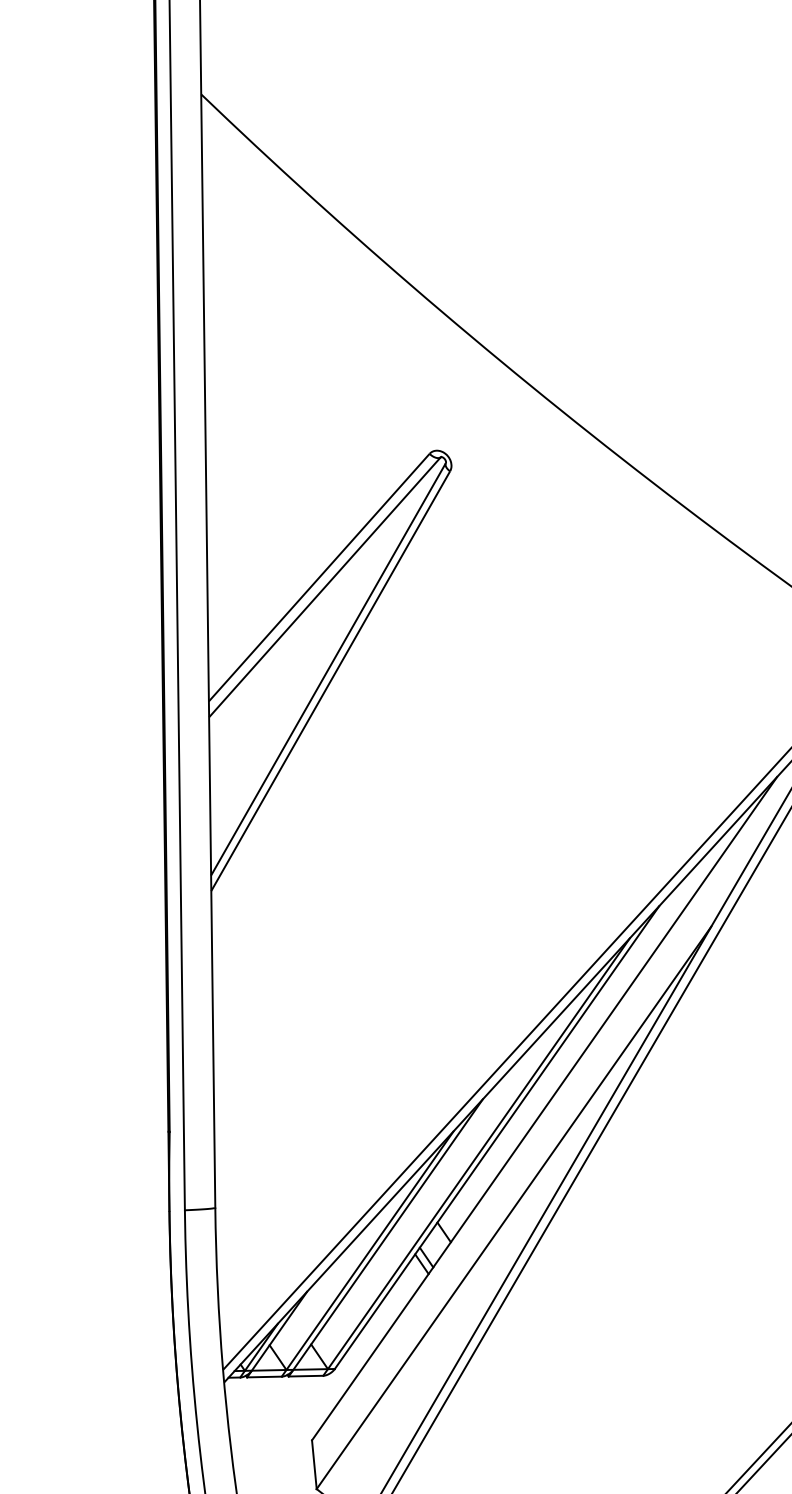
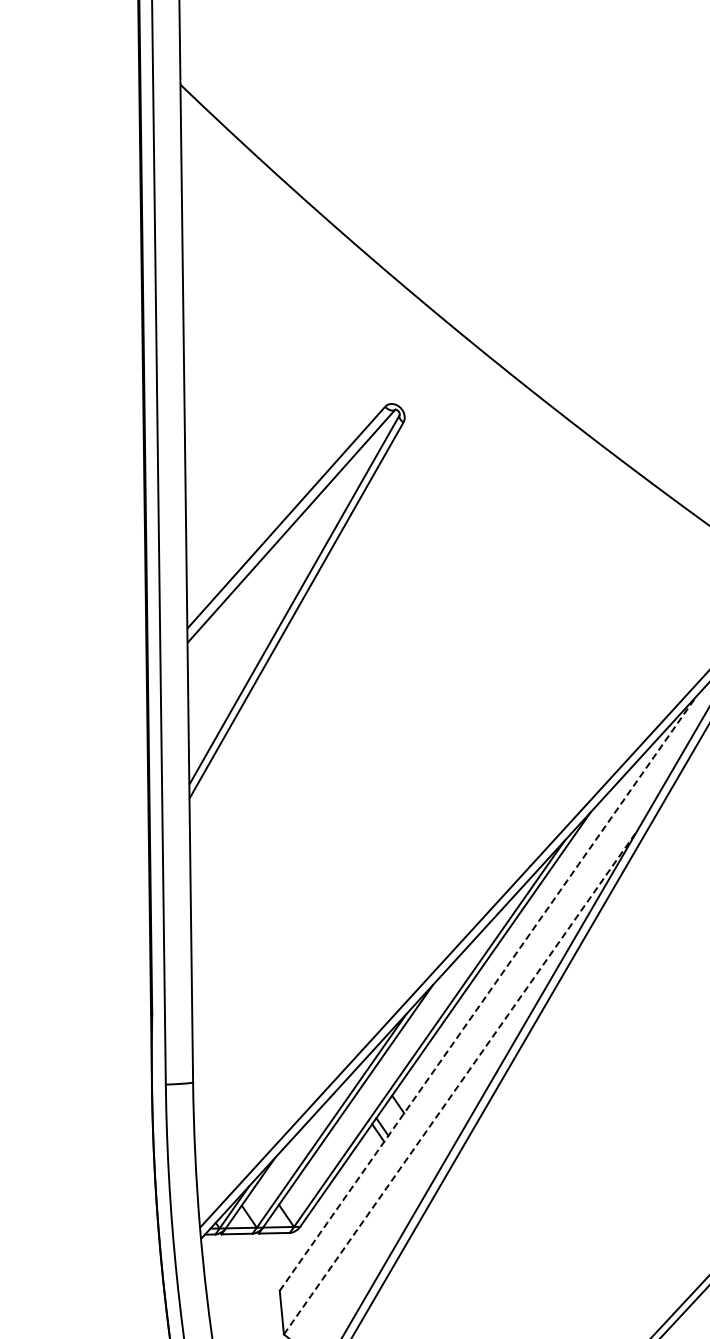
line: (544, 1108) -> (488, 993), solid -> dashed
line: (513, 1207) -> (460, 1082), solid -> dashed

